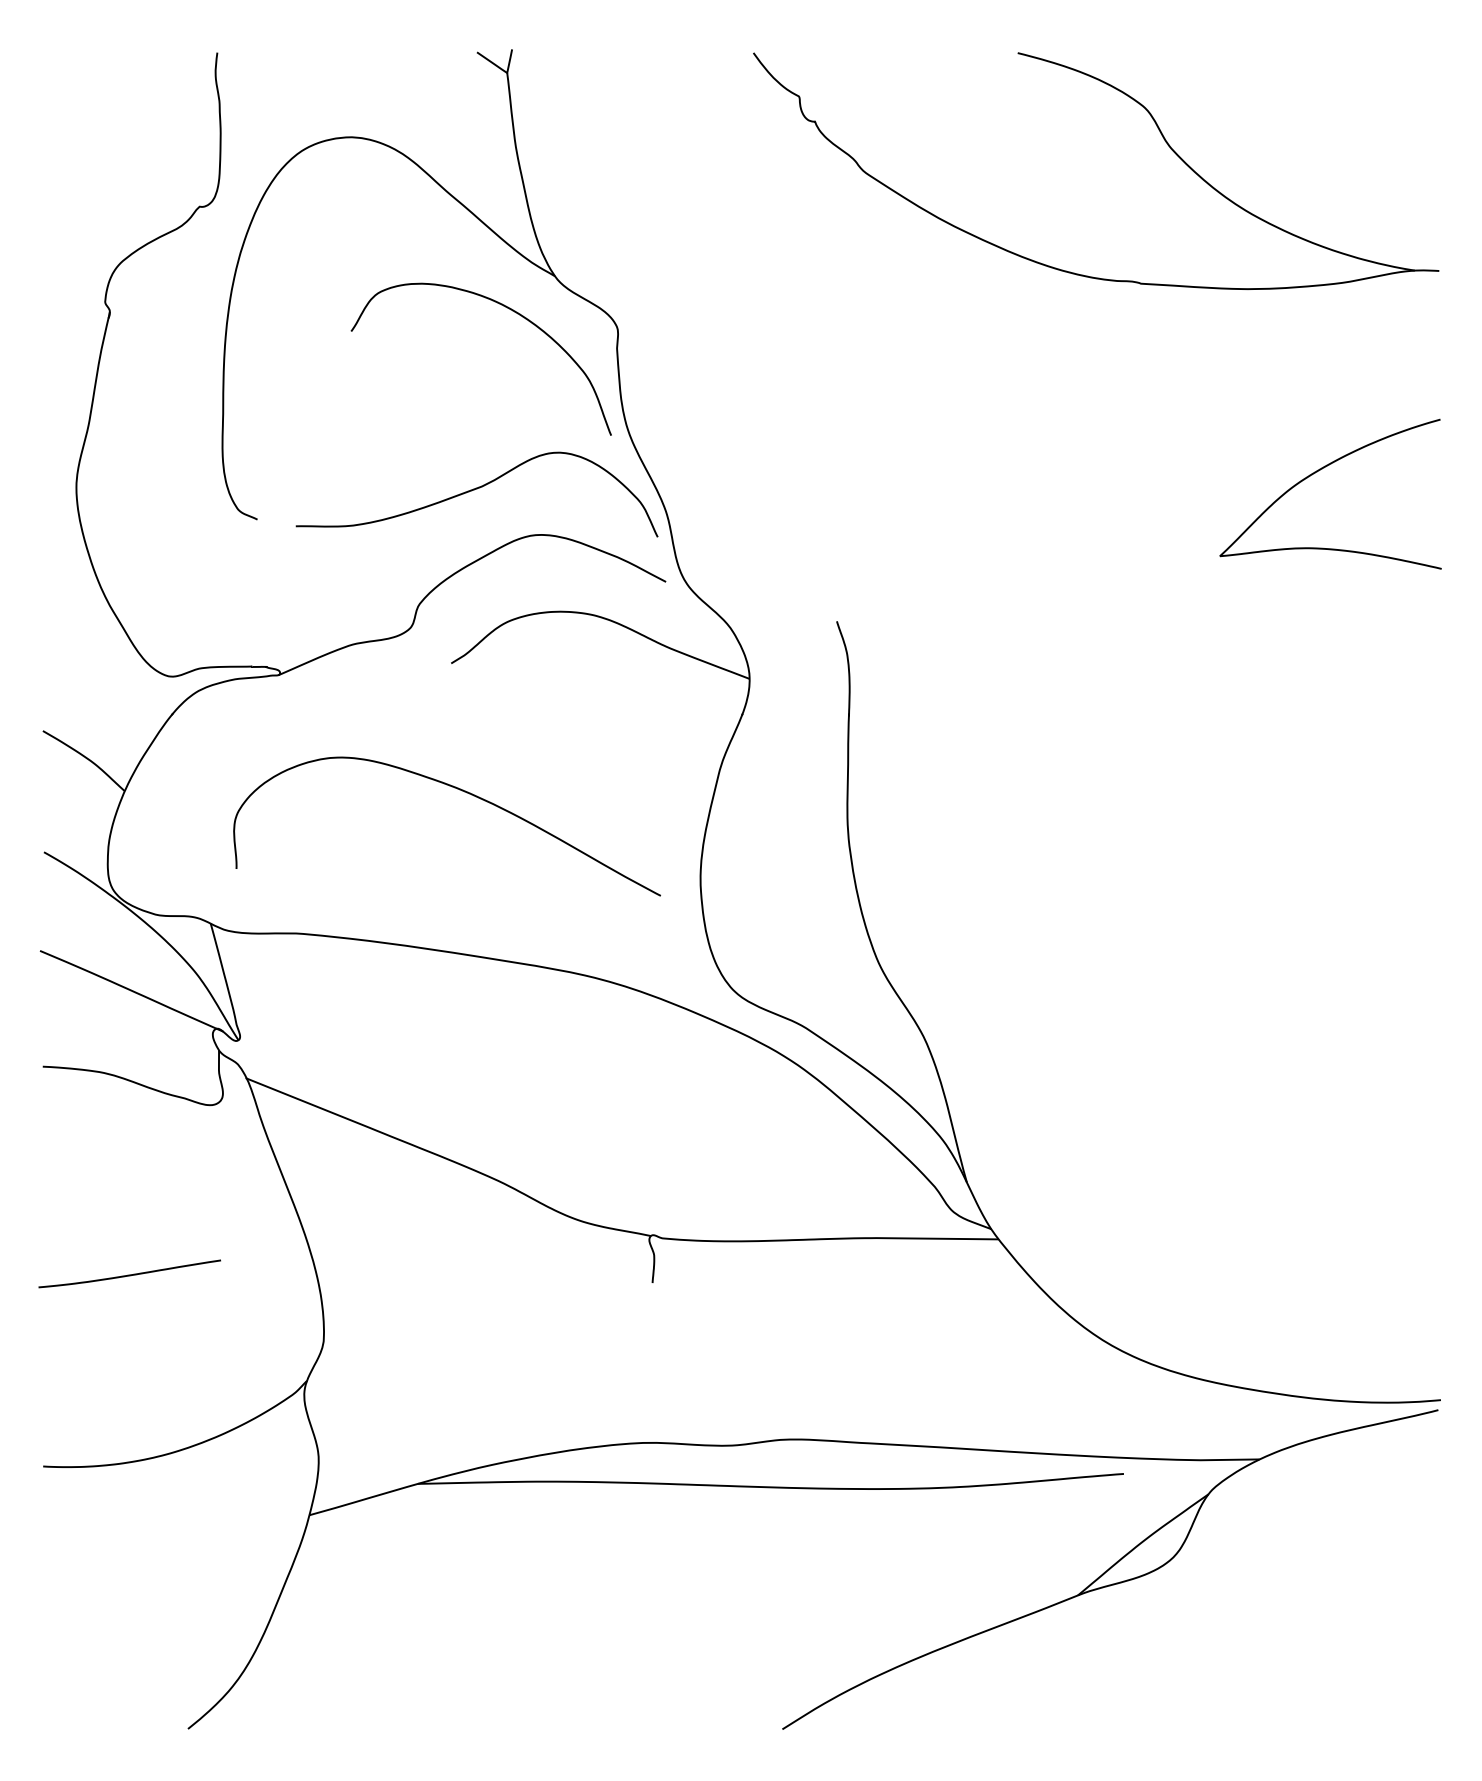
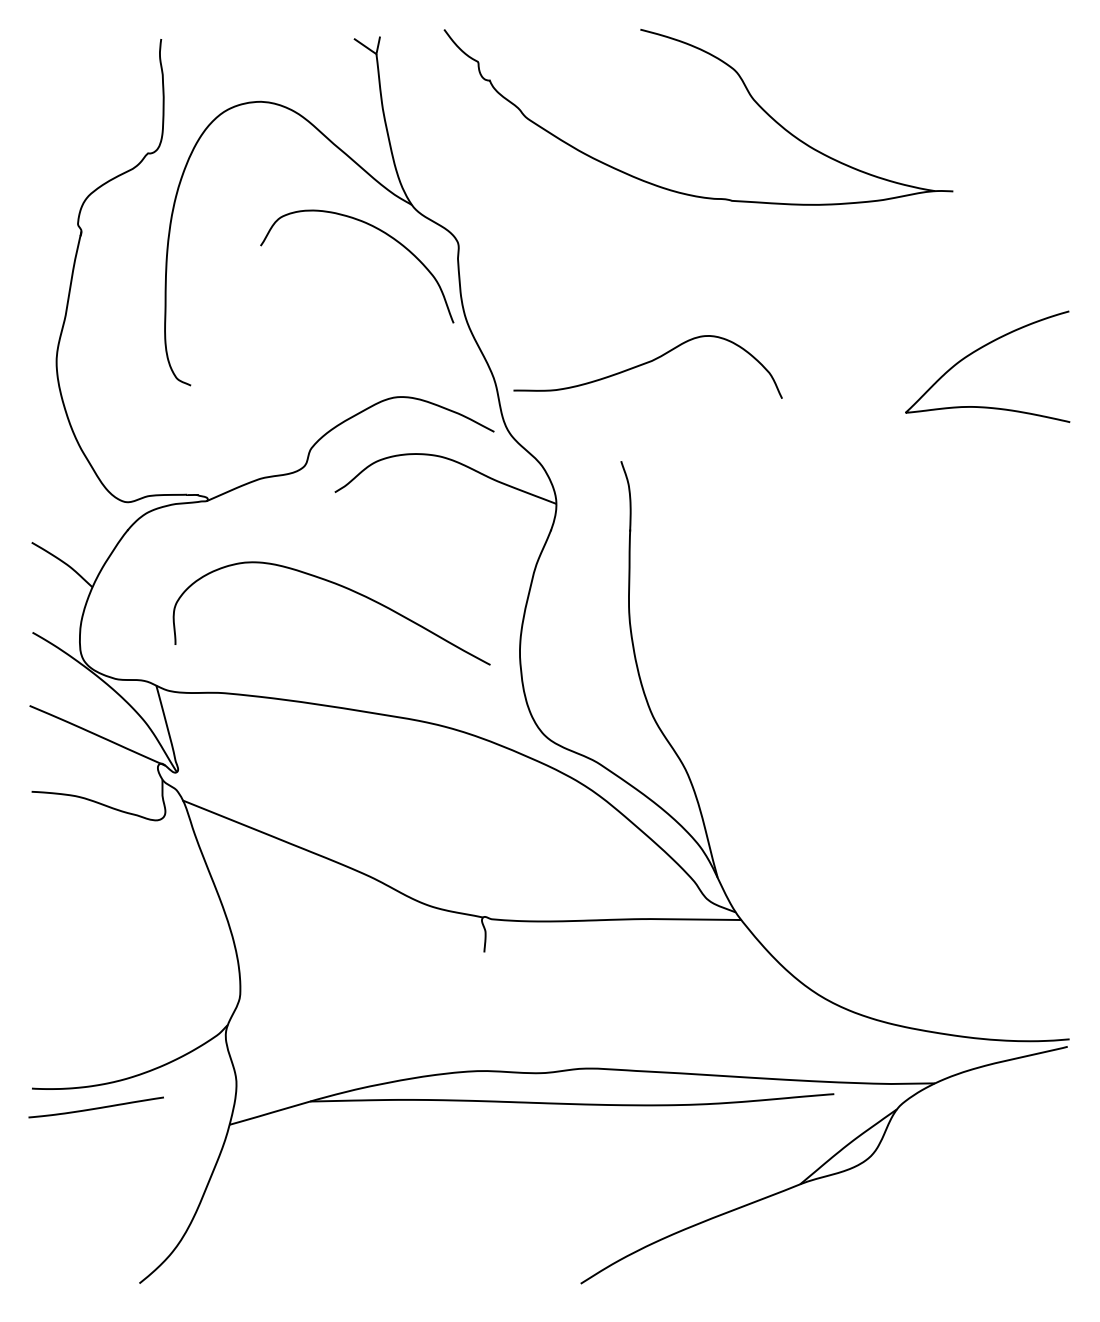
part: (1158, 130) -> (744, 87), moved
curve: (474, 490) -> (646, 364), moved
curve: (129, 1274) -> (96, 1107), moved

